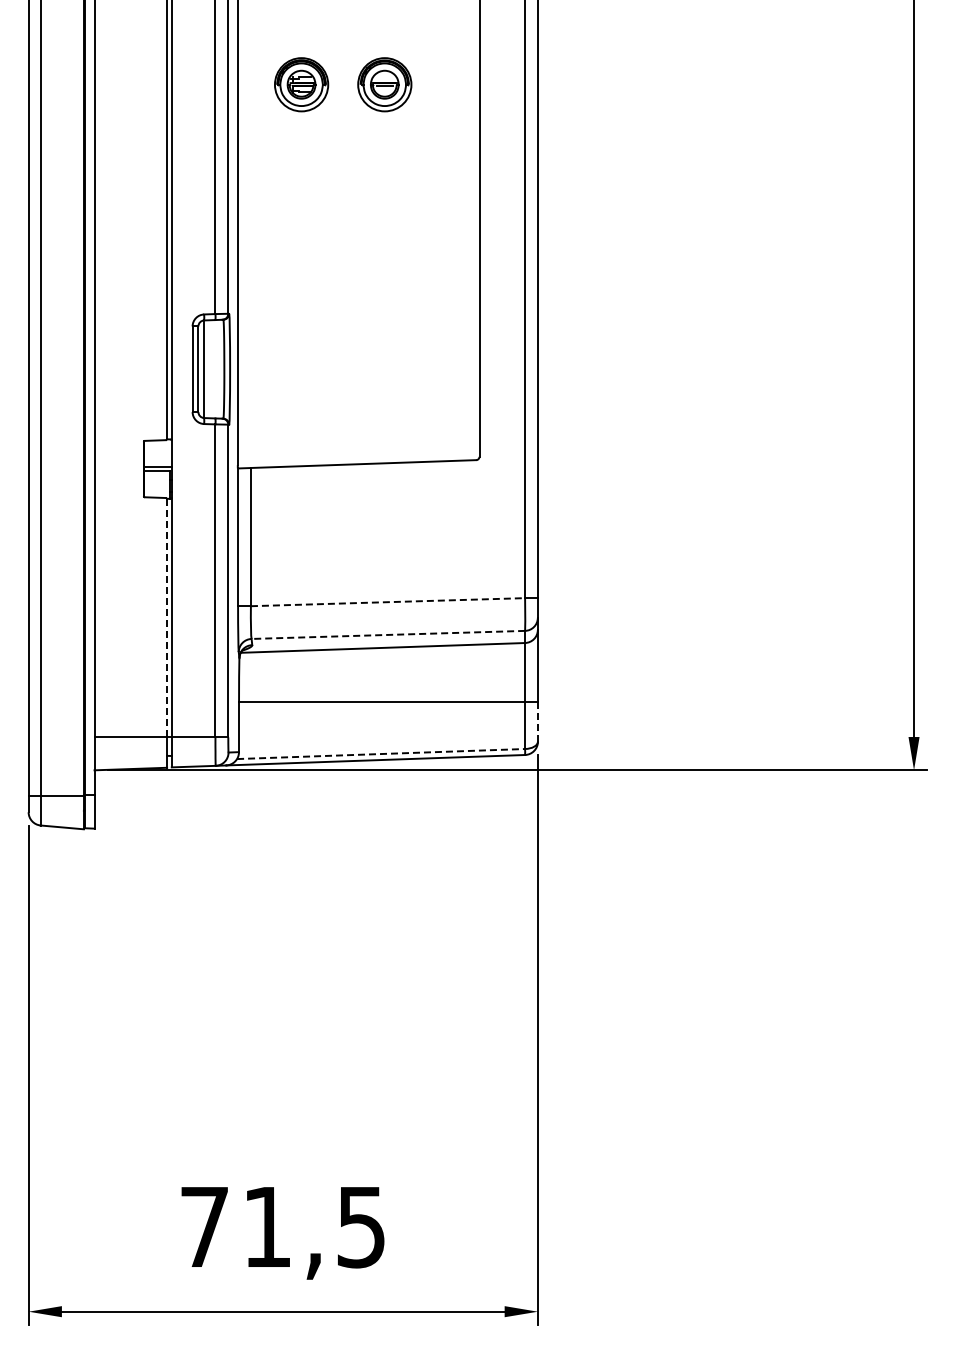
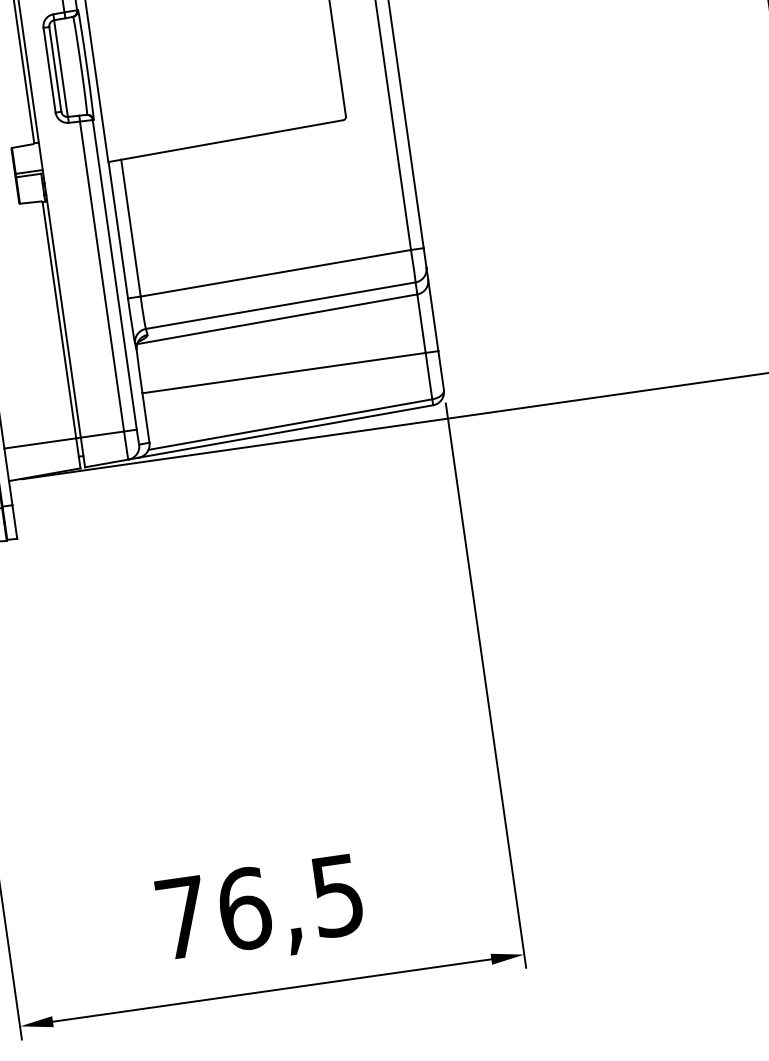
line: (388, 602) -> (276, 273), dashed -> solid
line: (167, 618) -> (59, 320), dashed -> solid
line: (388, 634) -> (280, 305), dashed -> solid
line: (537, 721) -> (440, 370), dashed -> solid
line: (381, 754) -> (290, 425), dashed -> solid
text: (267, 1226) -> (244, 908), 71,5 -> 76,5

